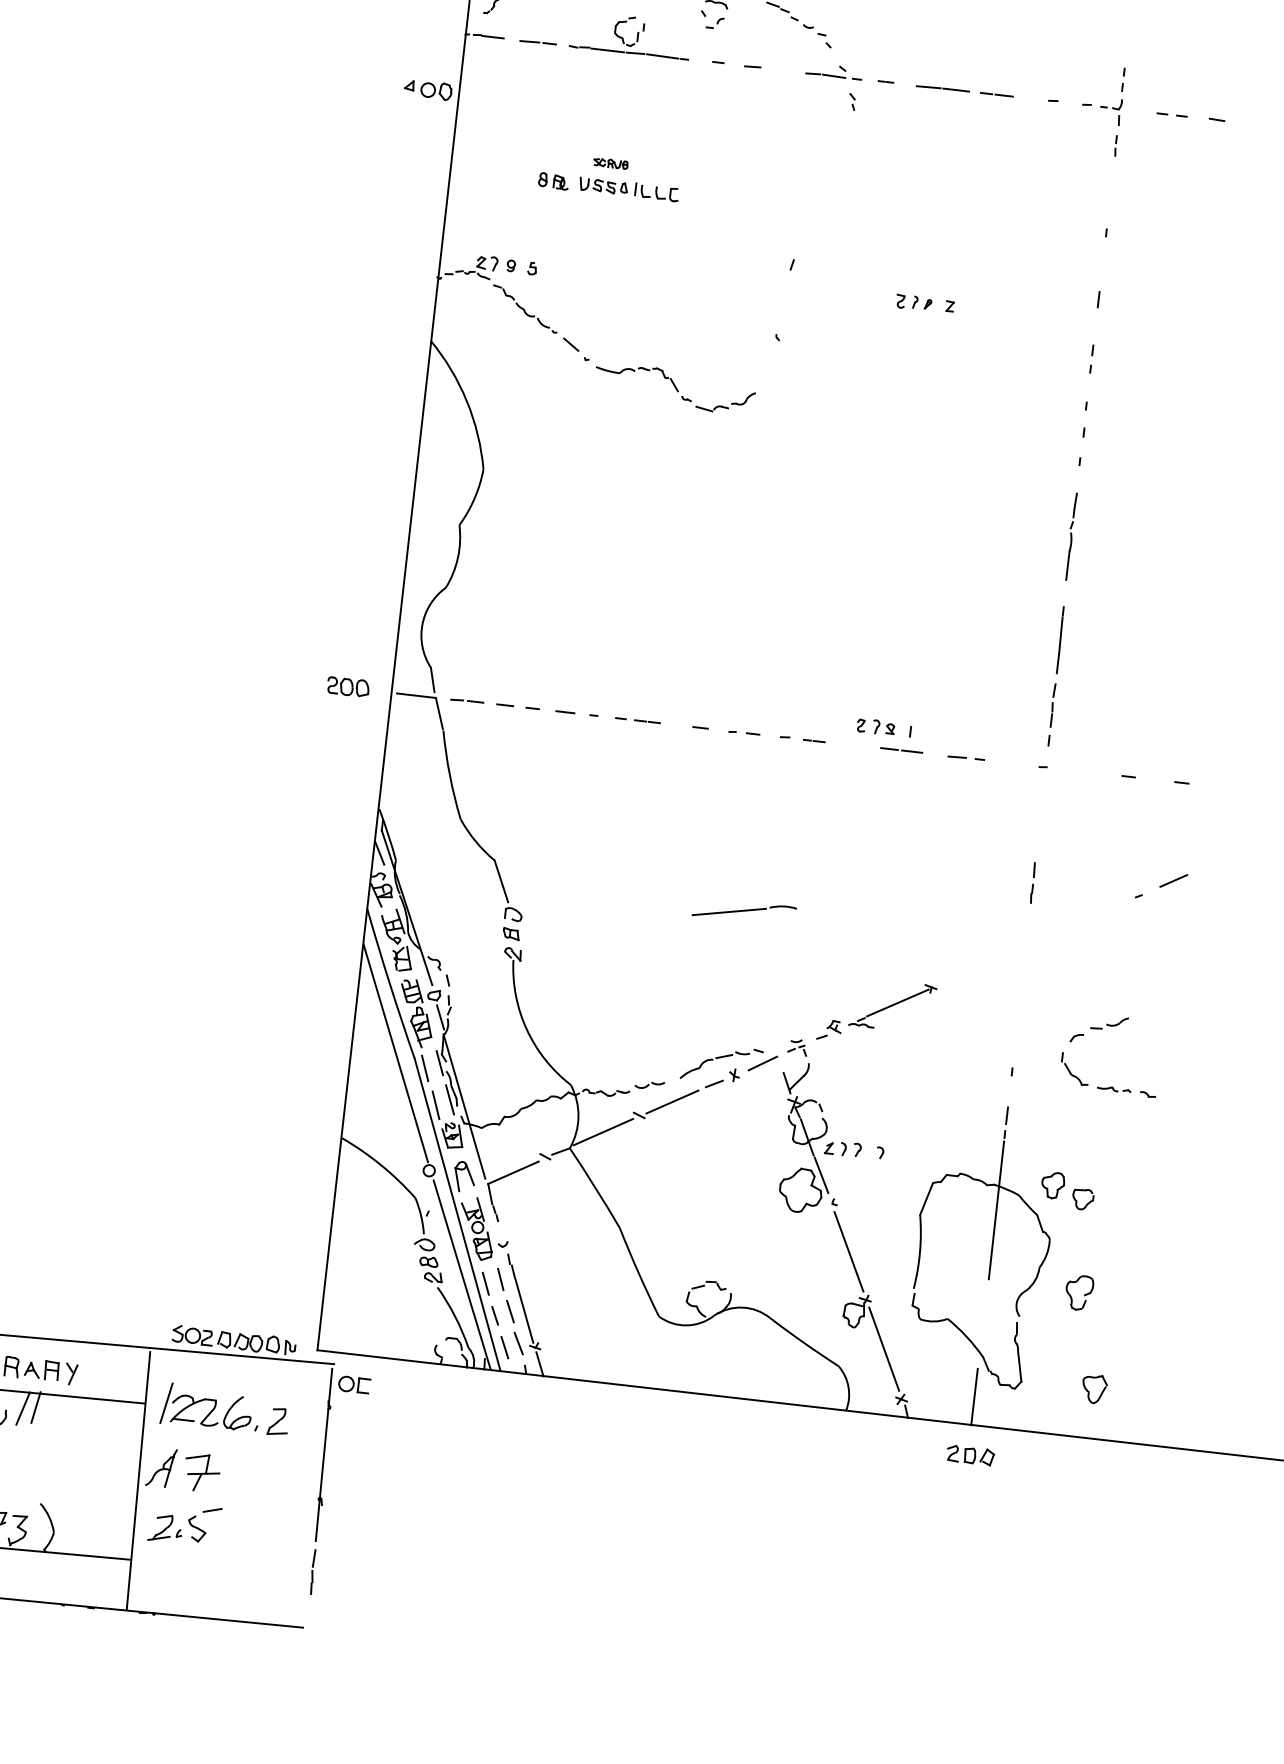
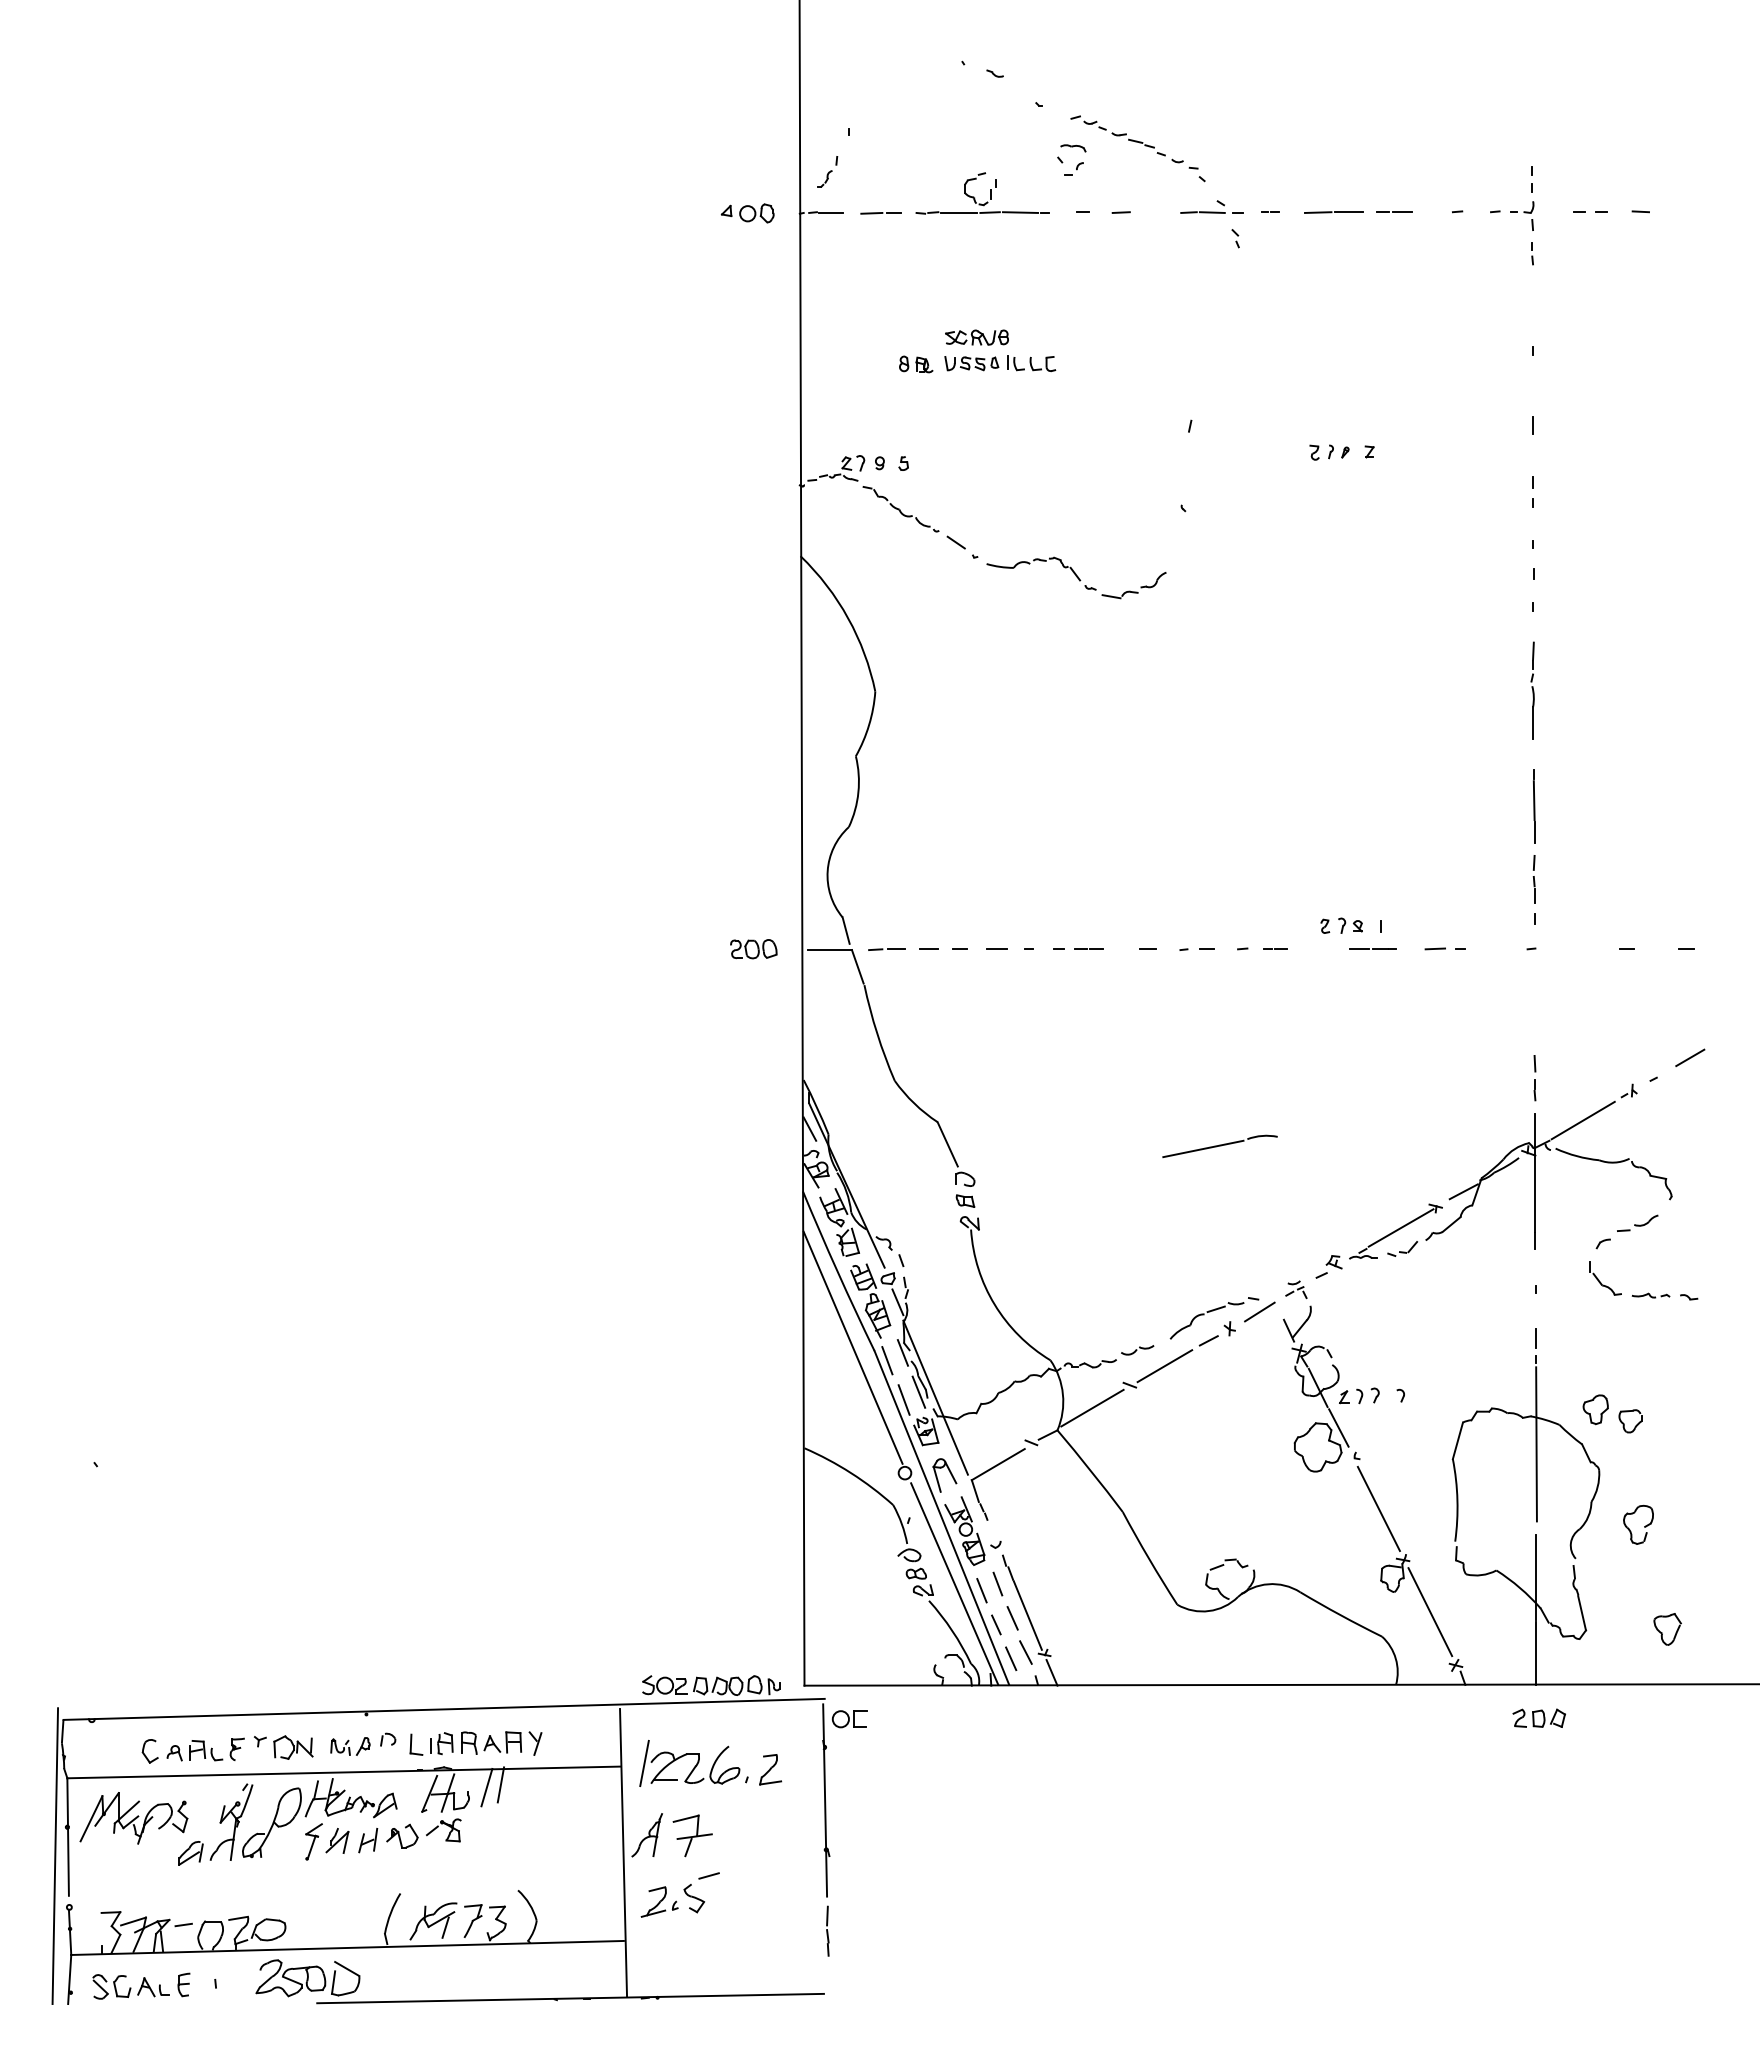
part: (427, 89) -> (747, 213), moved
part: (610, 163) -> (976, 337), size x1.67
part: (1018, 964) -> (1529, 1169), added
line: (982, 1329) -> (1536, 1577), added

